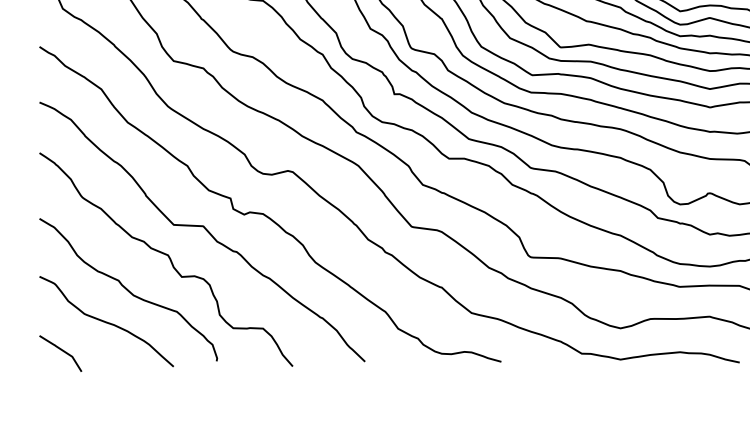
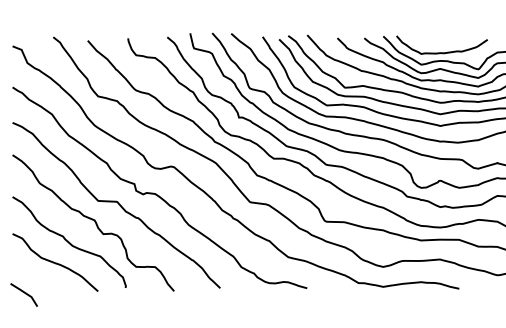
curve: (61, 351) -> (24, 293), moved

